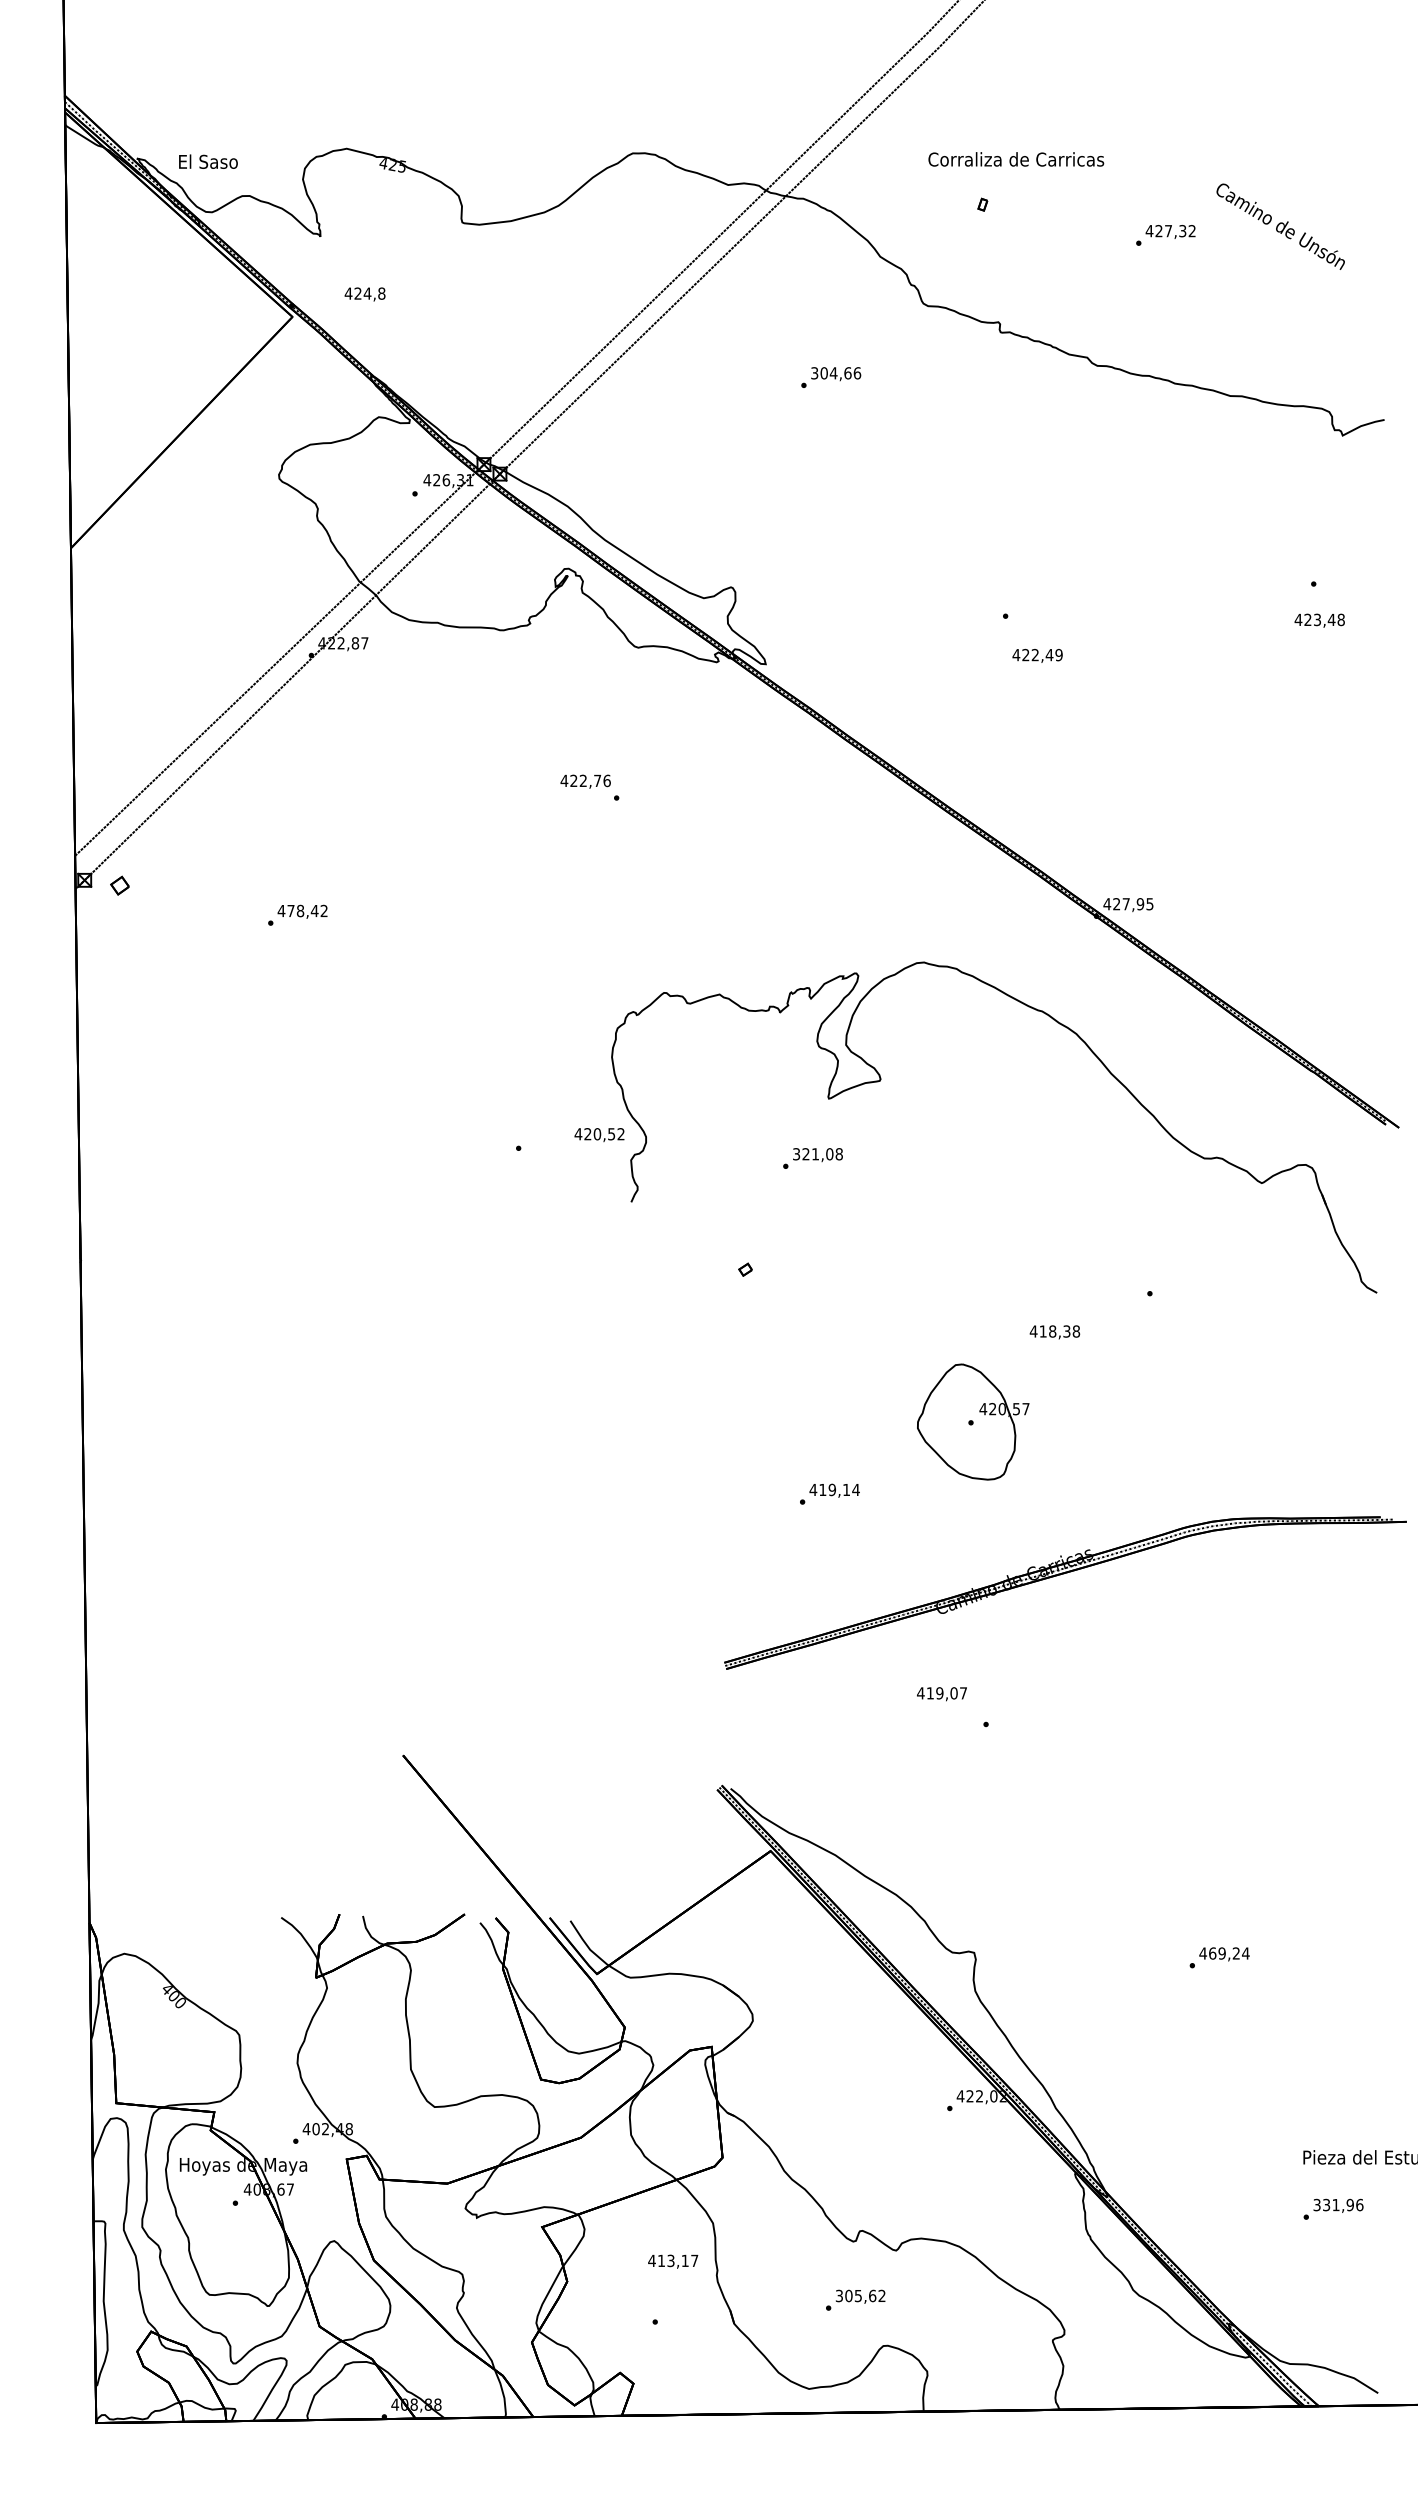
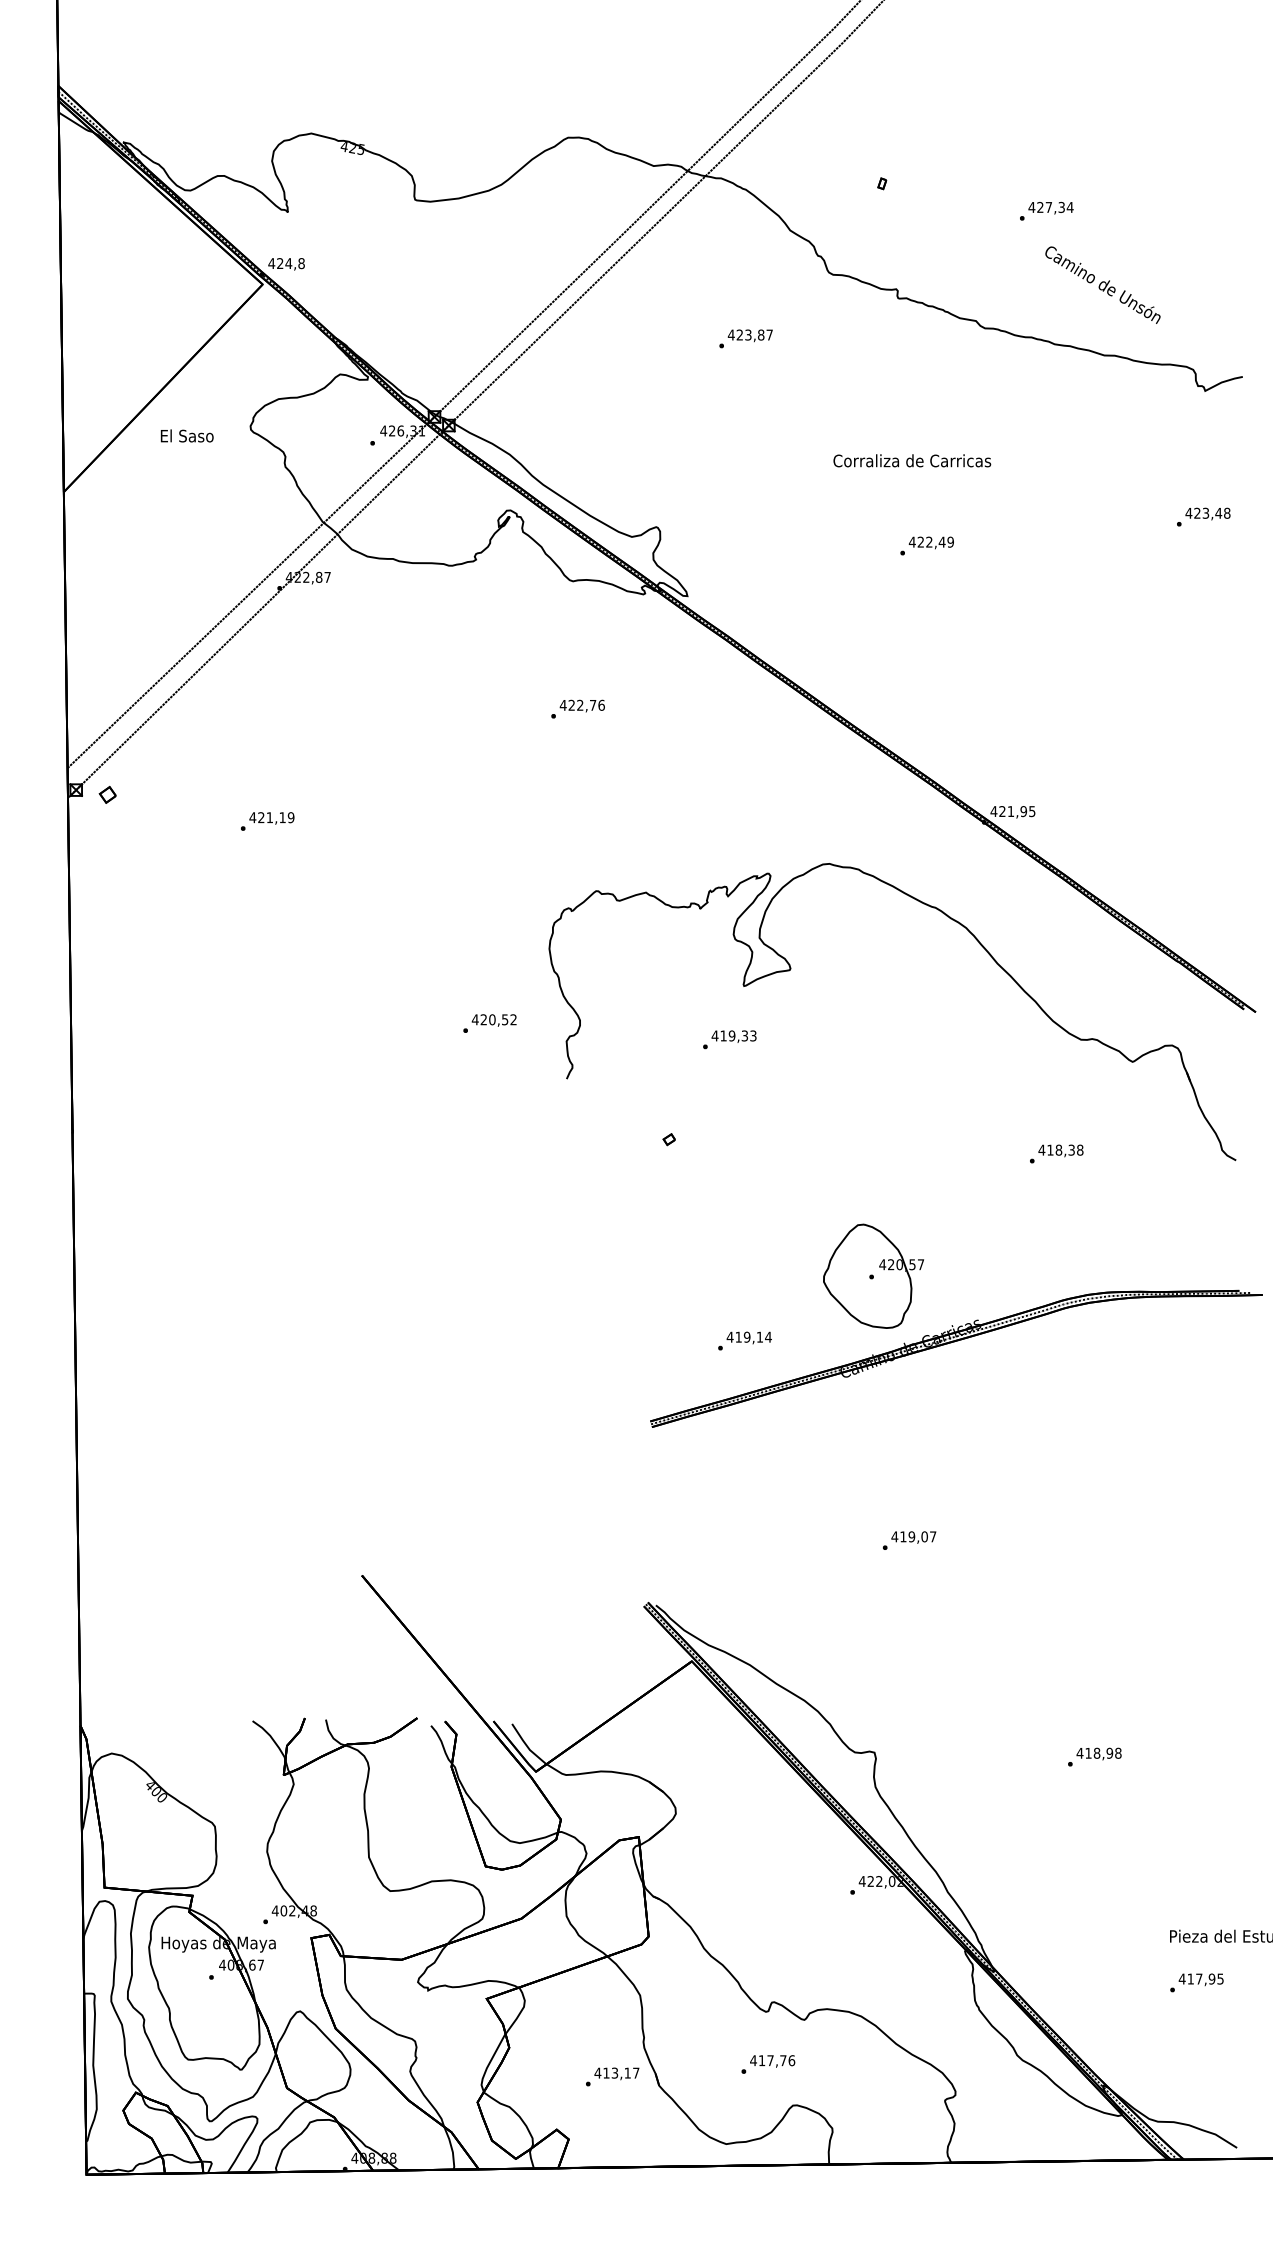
text: (1016, 159) -> (912, 460), moved
text: (208, 161) -> (187, 435), moved
text: (1280, 226) -> (1102, 284), moved
text: (1192, 231) -> (1070, 207), 427,32 -> 427,34
text: (364, 294) -> (286, 264), moved
text: (835, 373) -> (750, 335), 304,66 -> 423,87
text: (1319, 620) -> (1207, 513), moved
text: (1037, 655) -> (931, 542), moved
text: (585, 781) -> (582, 705), moved
text: (1125, 904) -> (1010, 811), 427,95 -> 421,95
text: (307, 910) -> (276, 817), 478,42 -> 421,19
text: (599, 1135) -> (494, 1020), moved
text: (817, 1154) -> (733, 1036), 321,08 -> 419,33
text: (1054, 1332) -> (1060, 1151), moved
part: (1060, 1575) -> (951, 1343), moved
text: (941, 1694) -> (913, 1537), moved
text: (1229, 1953) -> (1103, 1753), 469,24 -> 418,98
text: (1338, 2204) -> (1201, 1978), 331,96 -> 417,95
text: (673, 2261) -> (617, 2073), moved
text: (860, 2295) -> (772, 2060), 305,62 -> 417,76

